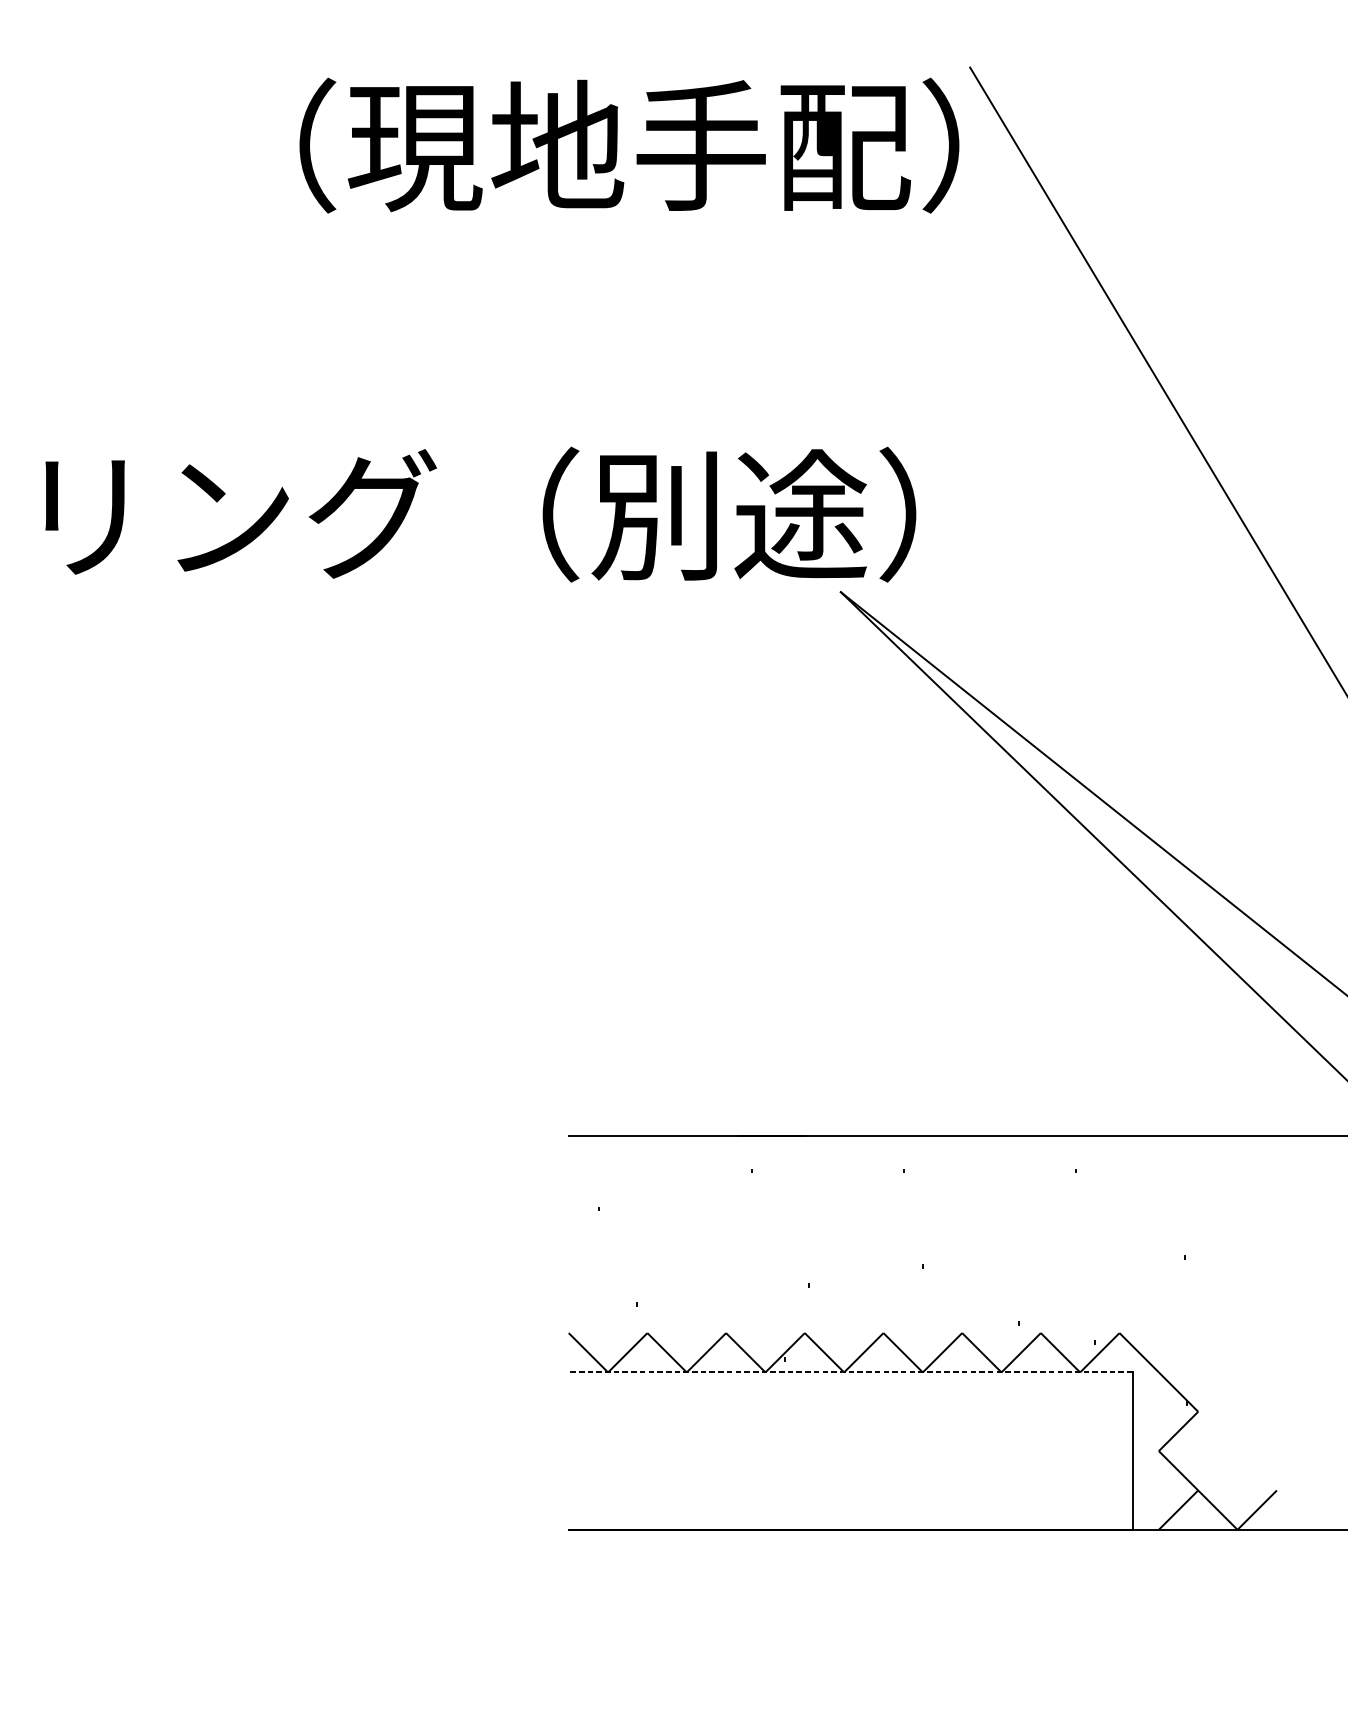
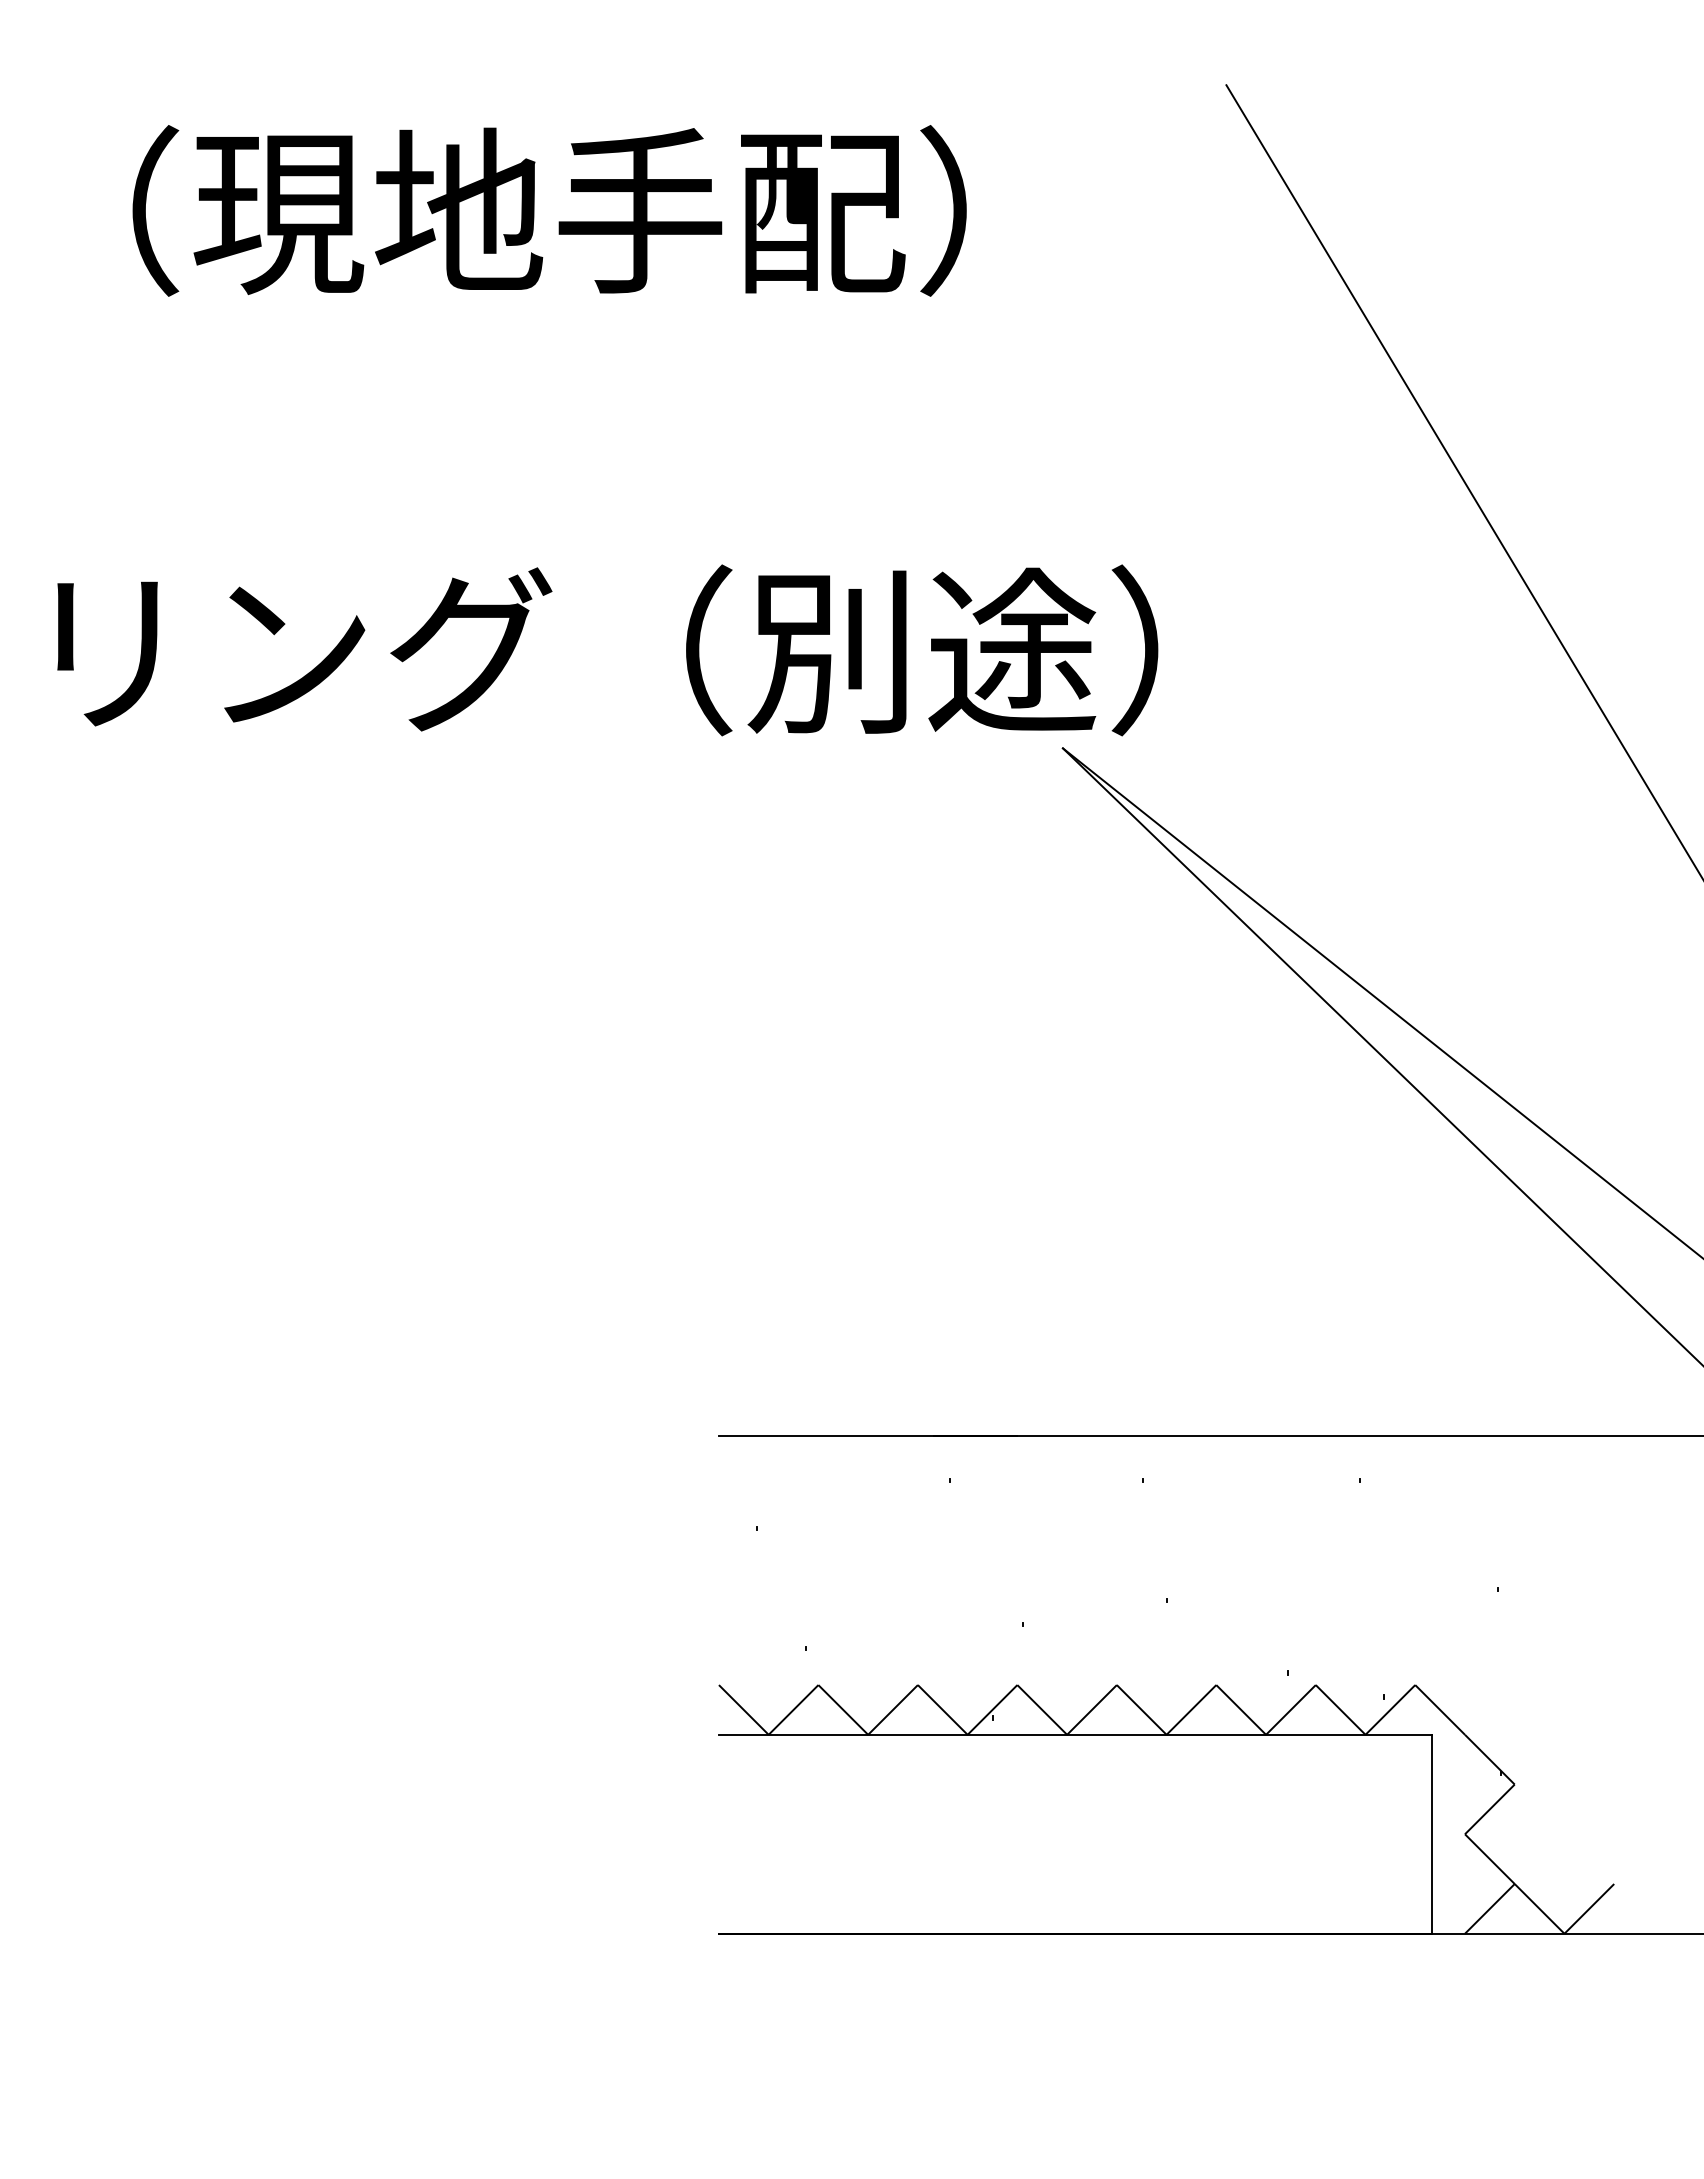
text: (629, 145) -> (549, 210), moved
line: (849, 1372) -> (1074, 1734), dashed -> solid

